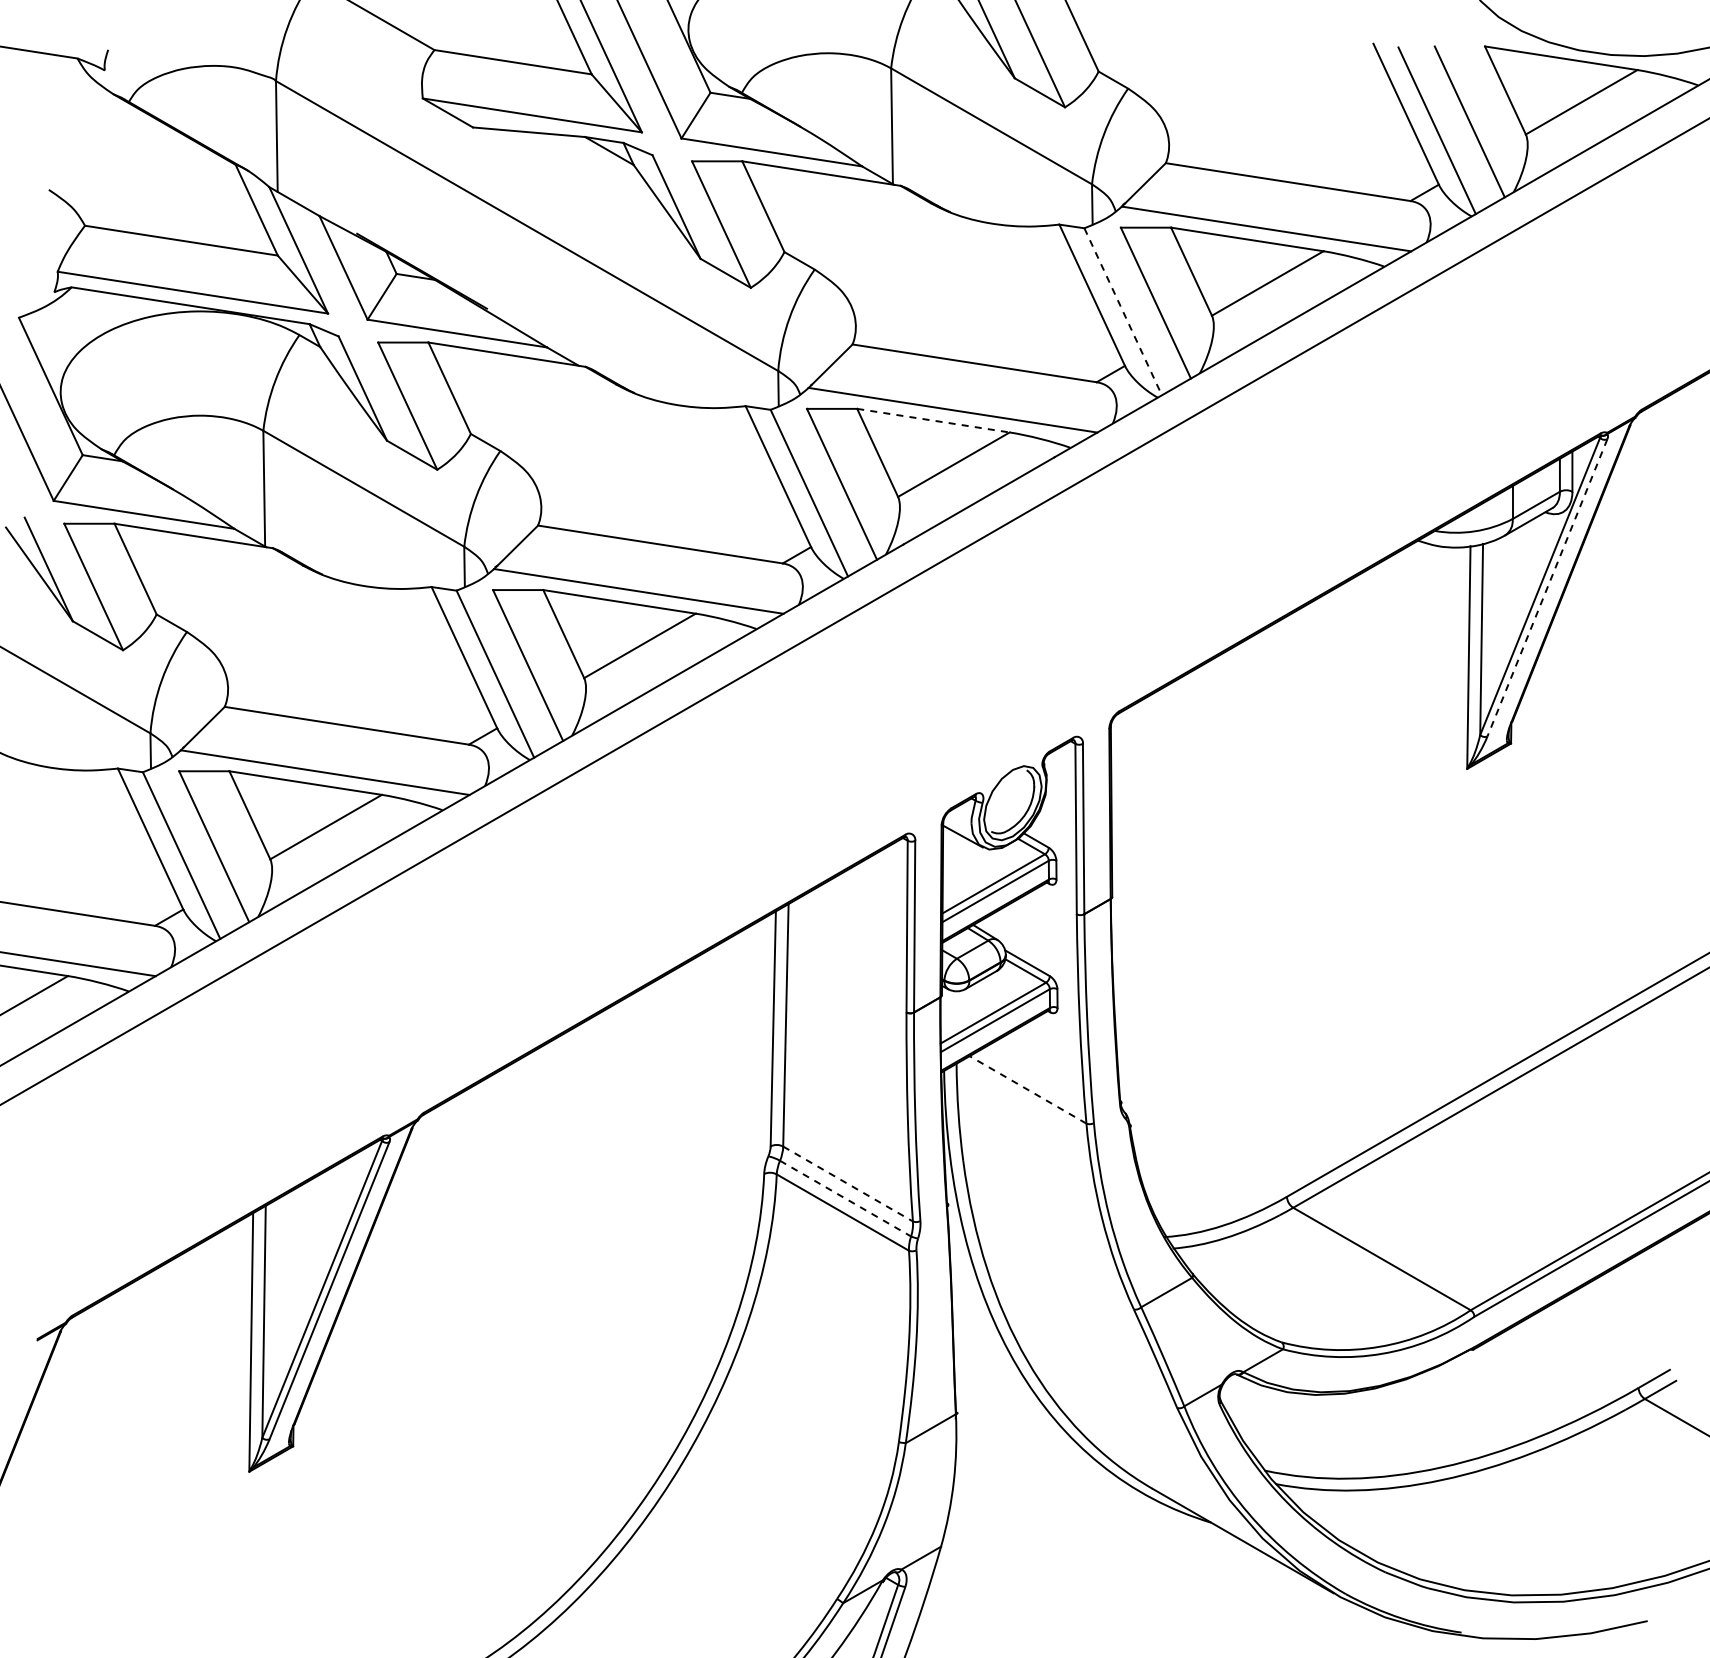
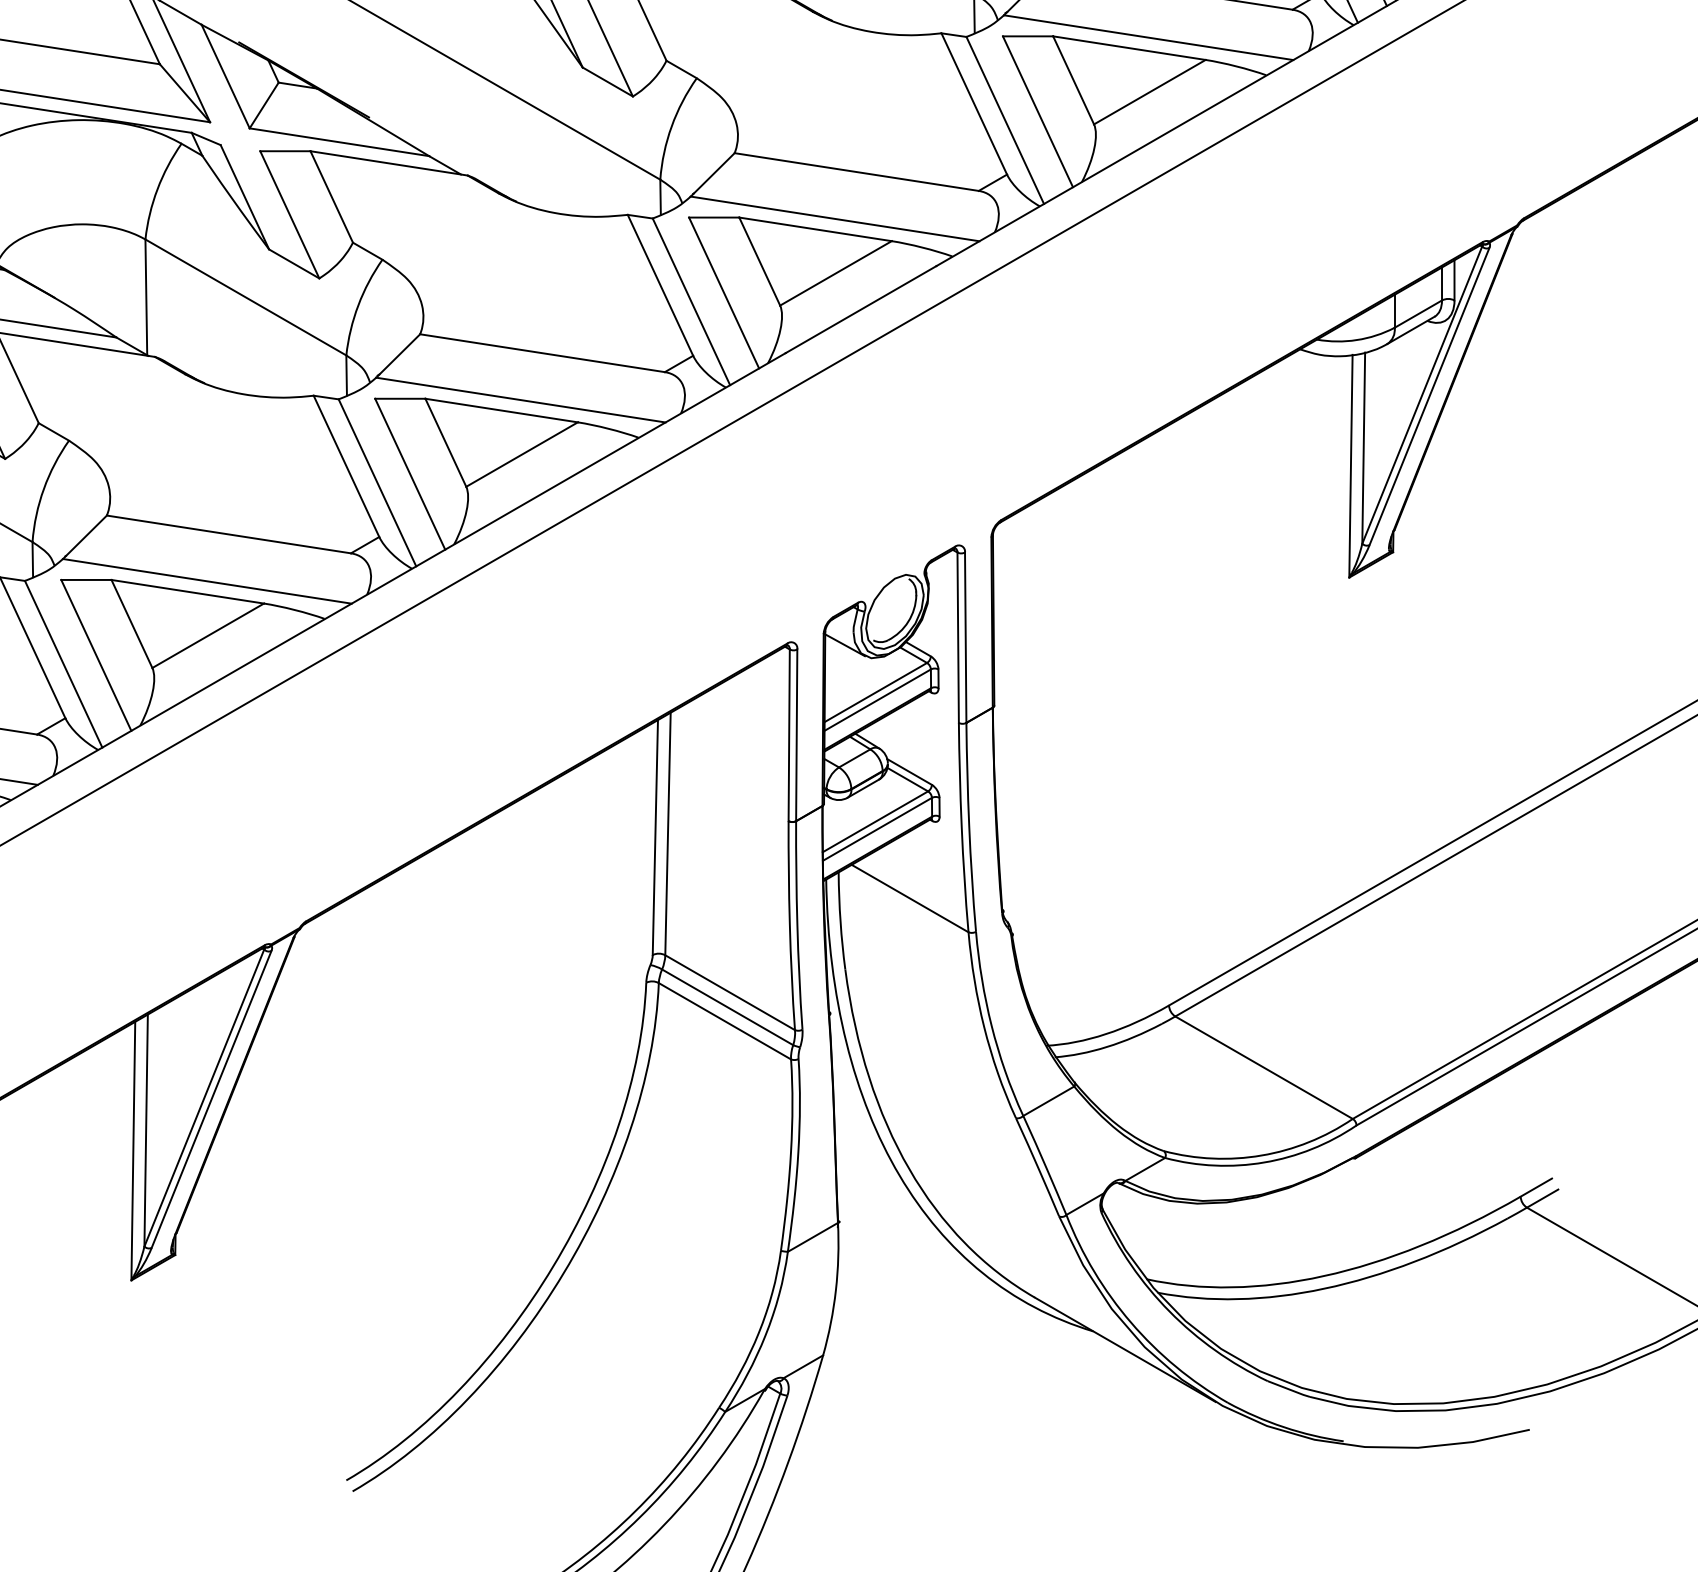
line: (1123, 312) -> (1005, 121), dashed -> solid
line: (933, 420) -> (815, 229), dashed -> solid
line: (1547, 588) -> (1429, 397), dashed -> solid
line: (1027, 1089) -> (909, 898), dashed -> solid
line: (848, 1184) -> (730, 993), dashed -> solid
line: (845, 1198) -> (727, 1007), dashed -> solid

